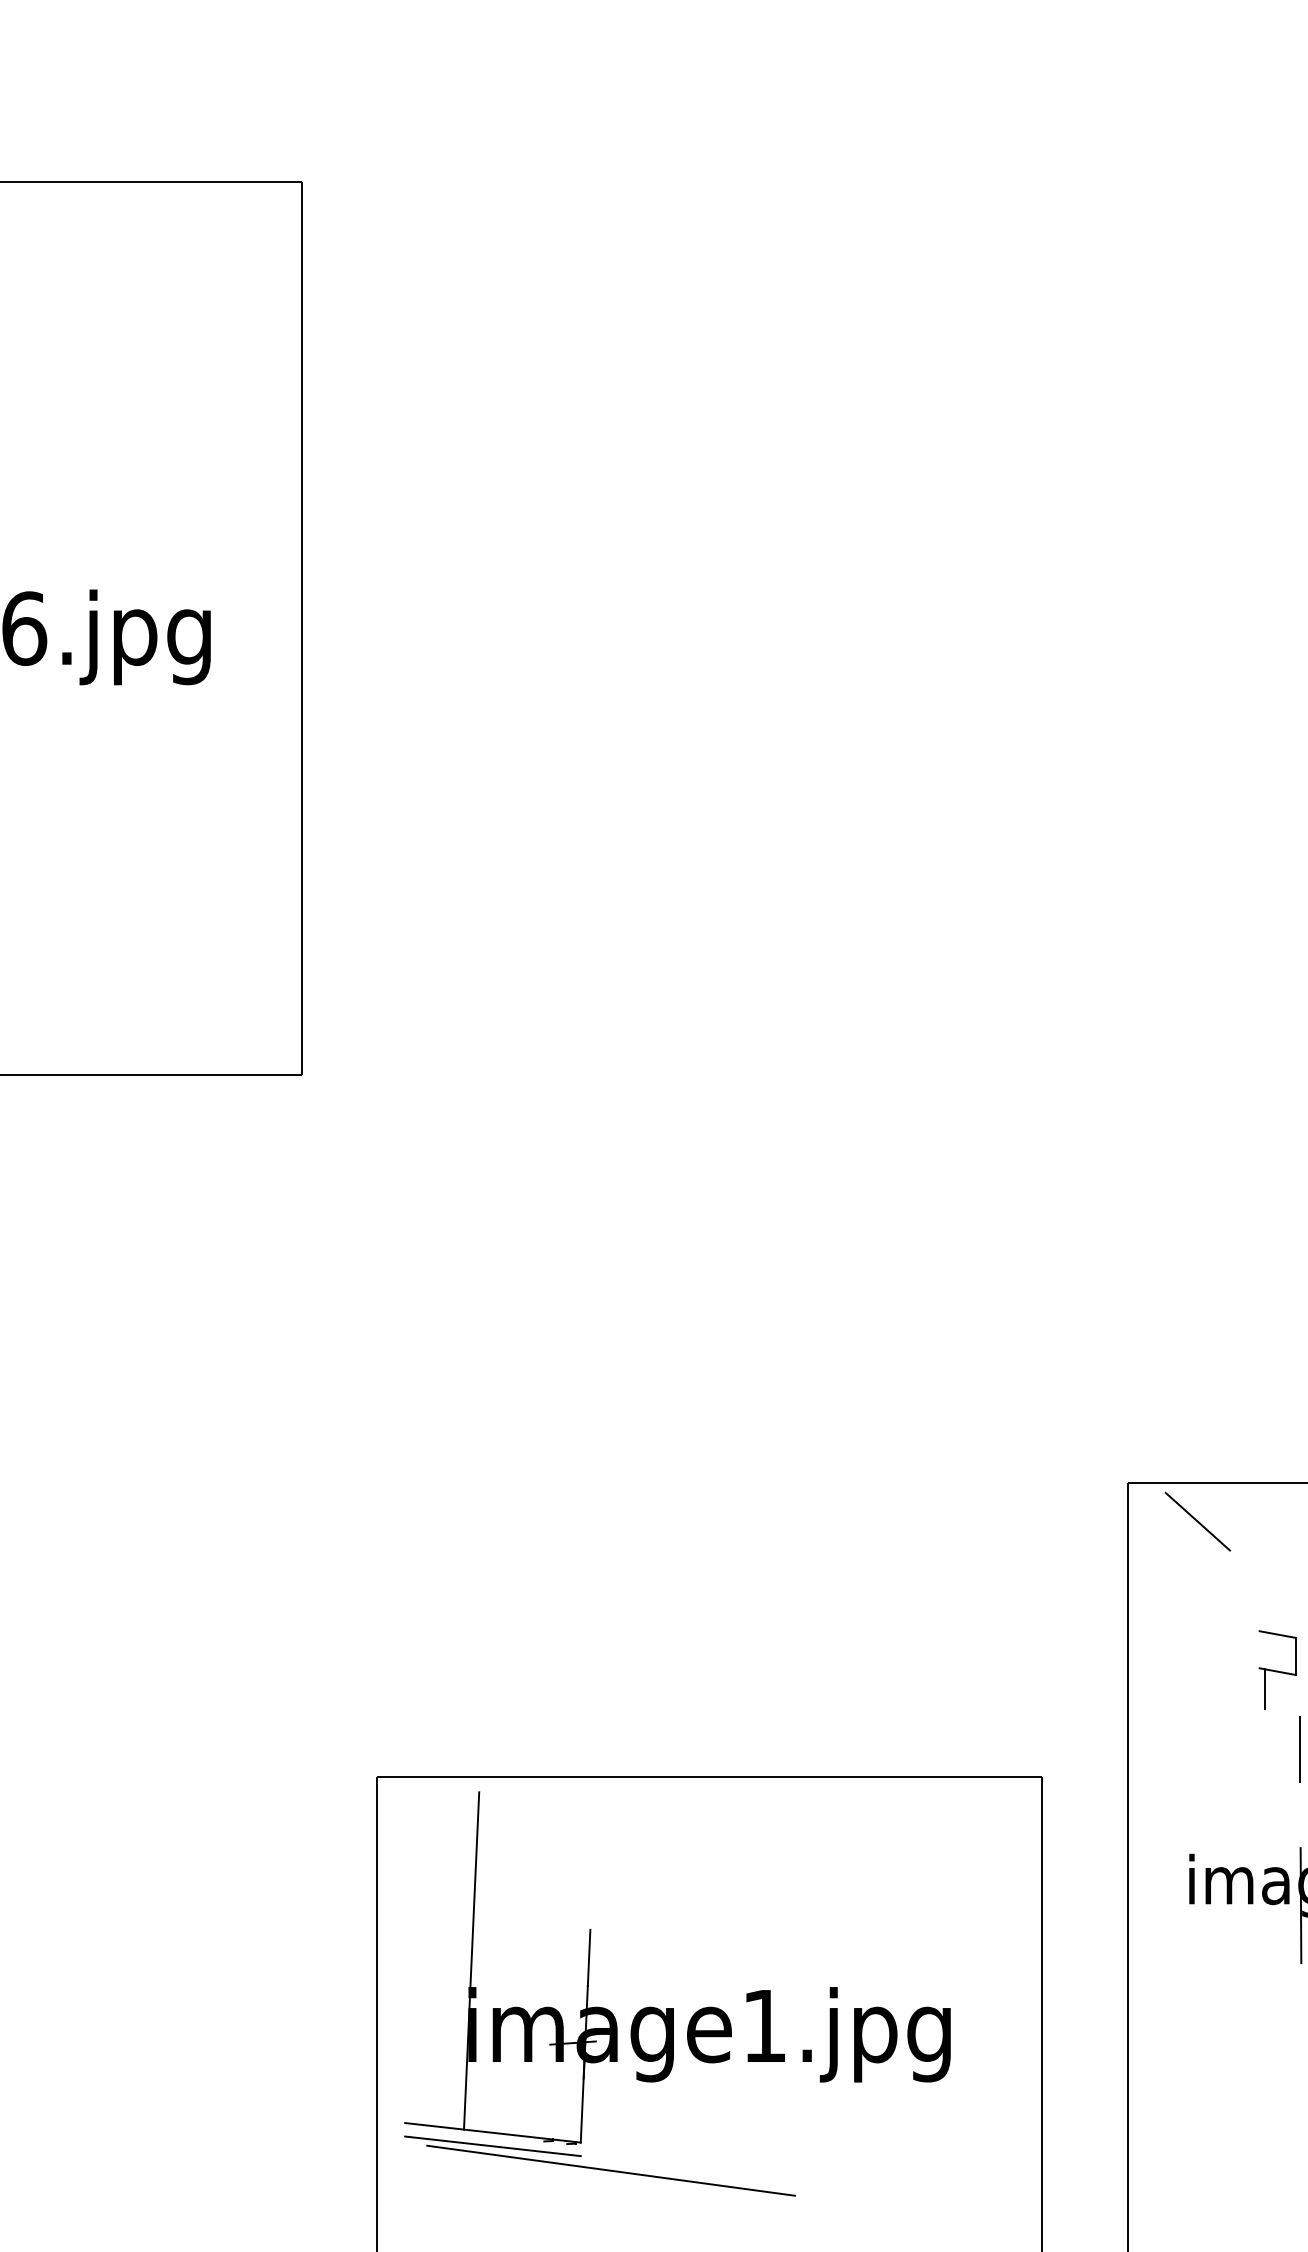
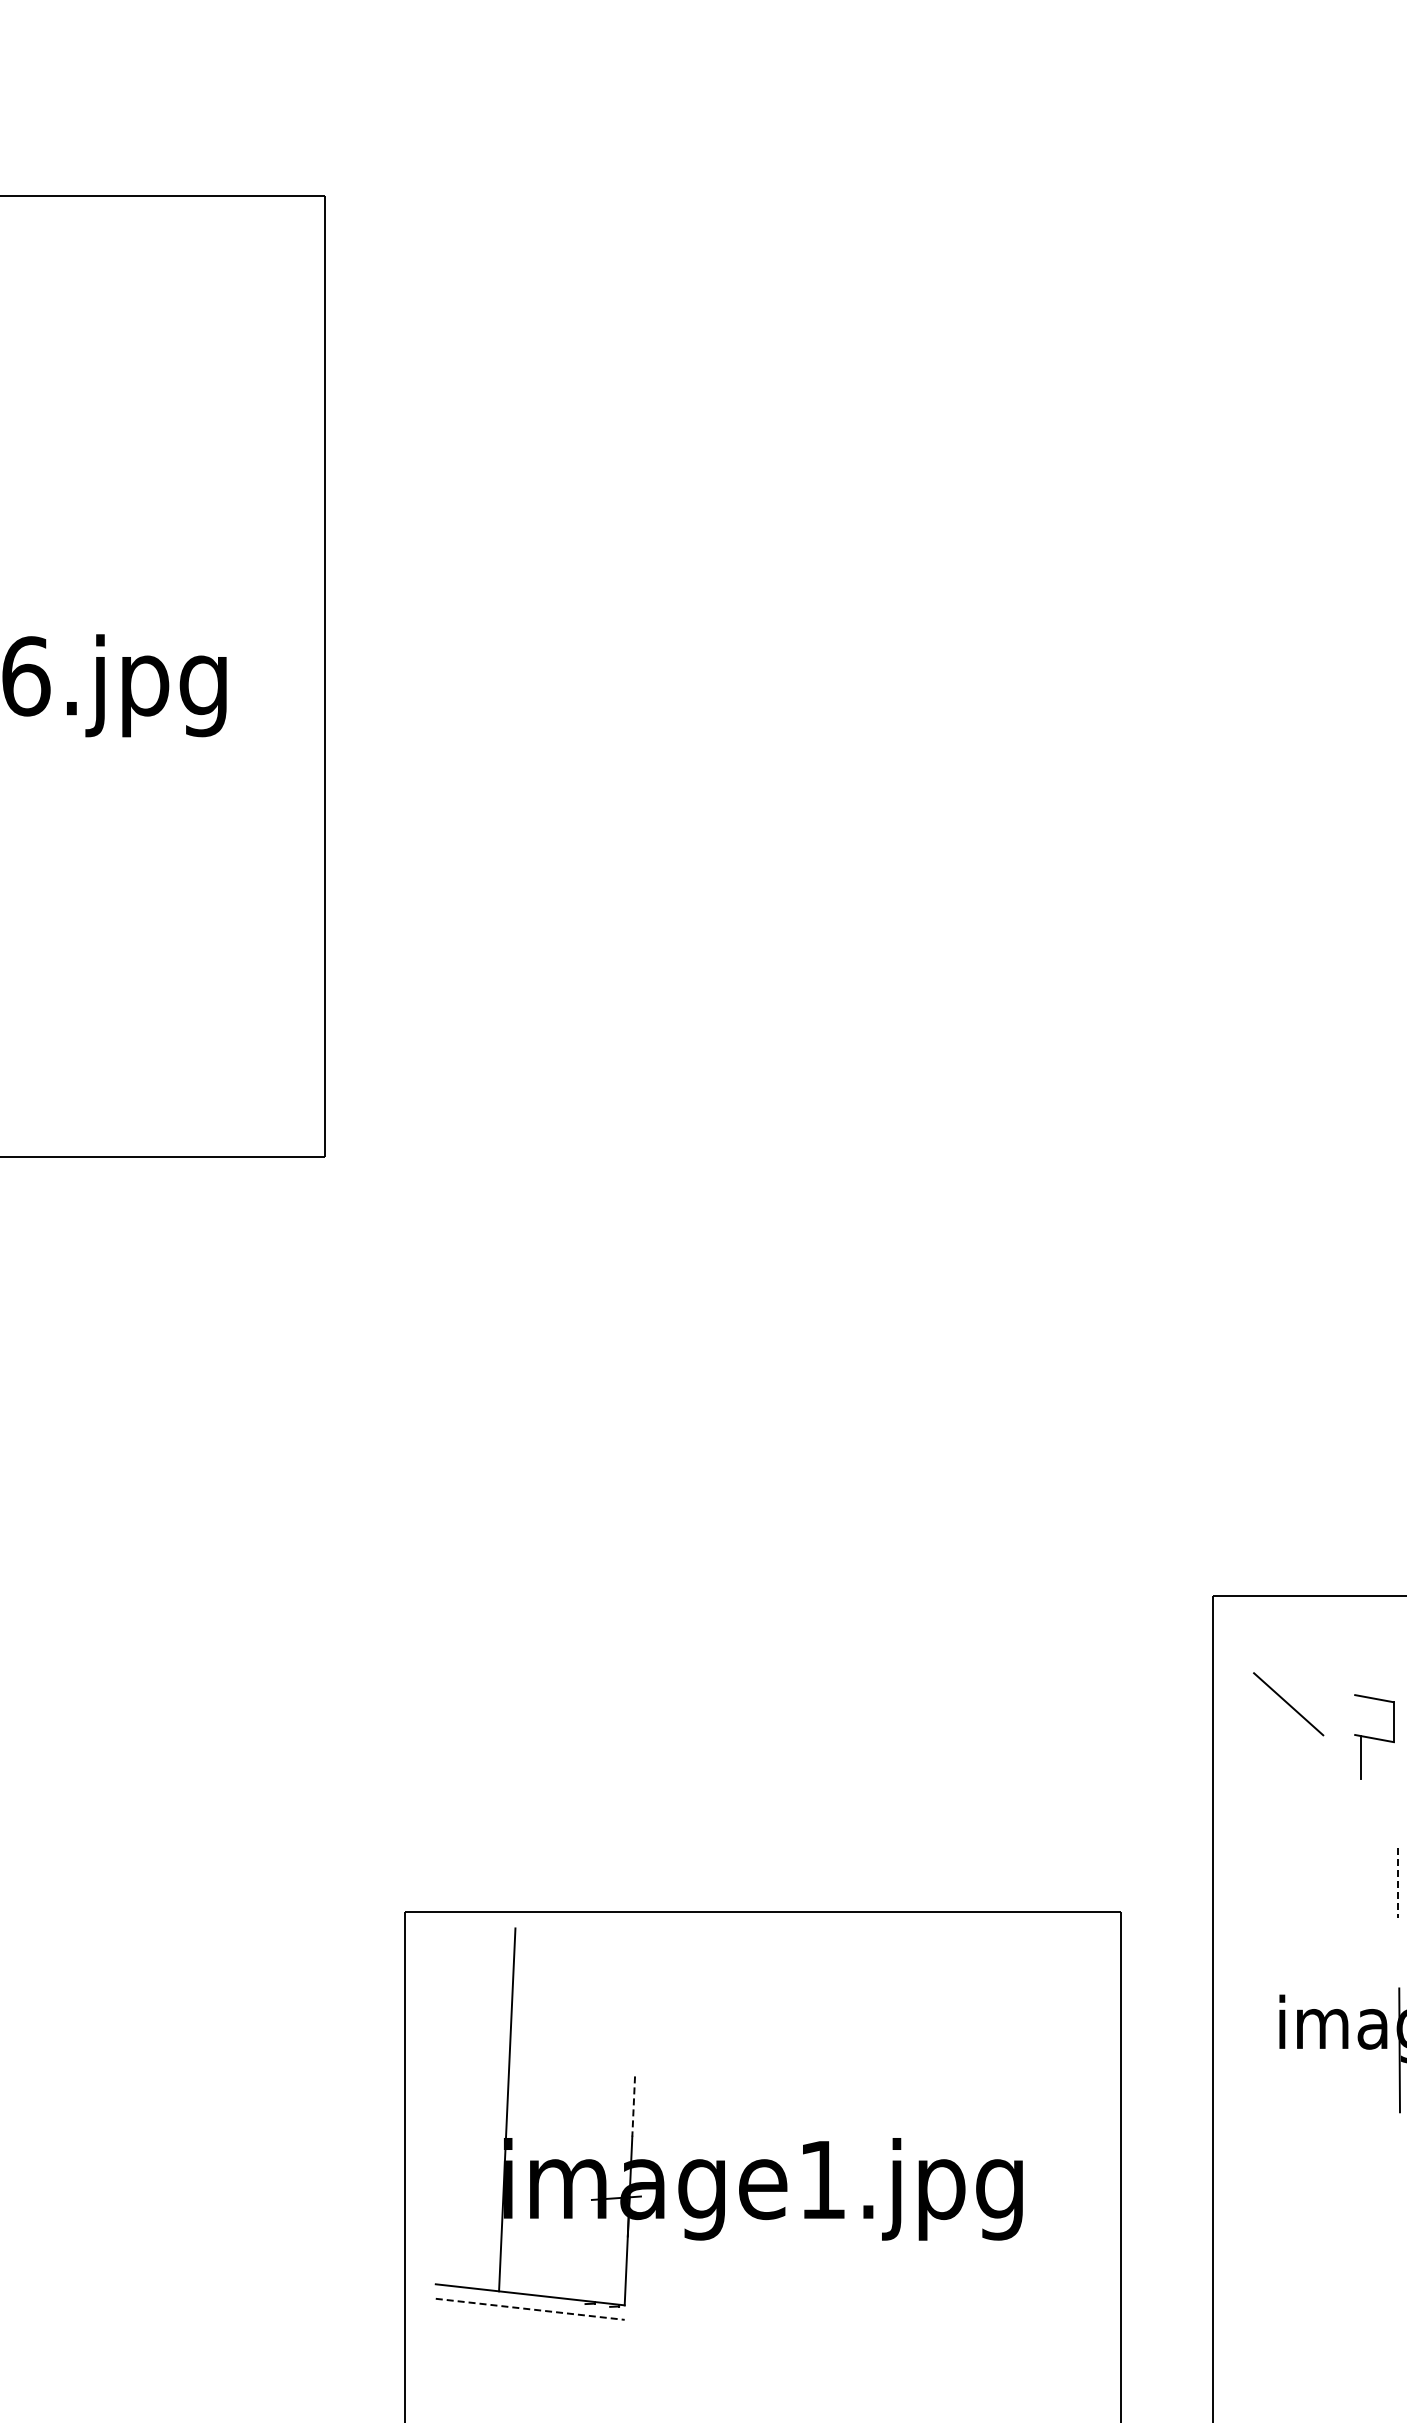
line: (1197, 1521) -> (1288, 1704), moved
part: (1277, 1669) -> (1374, 1736), moved
line: (1299, 1749) -> (1398, 1882), solid -> dashed
line: (588, 1958) -> (633, 2107), solid -> dashed
line: (493, 2146) -> (530, 2309), solid -> dashed
line: (611, 2170) -> (657, 2335), removed

